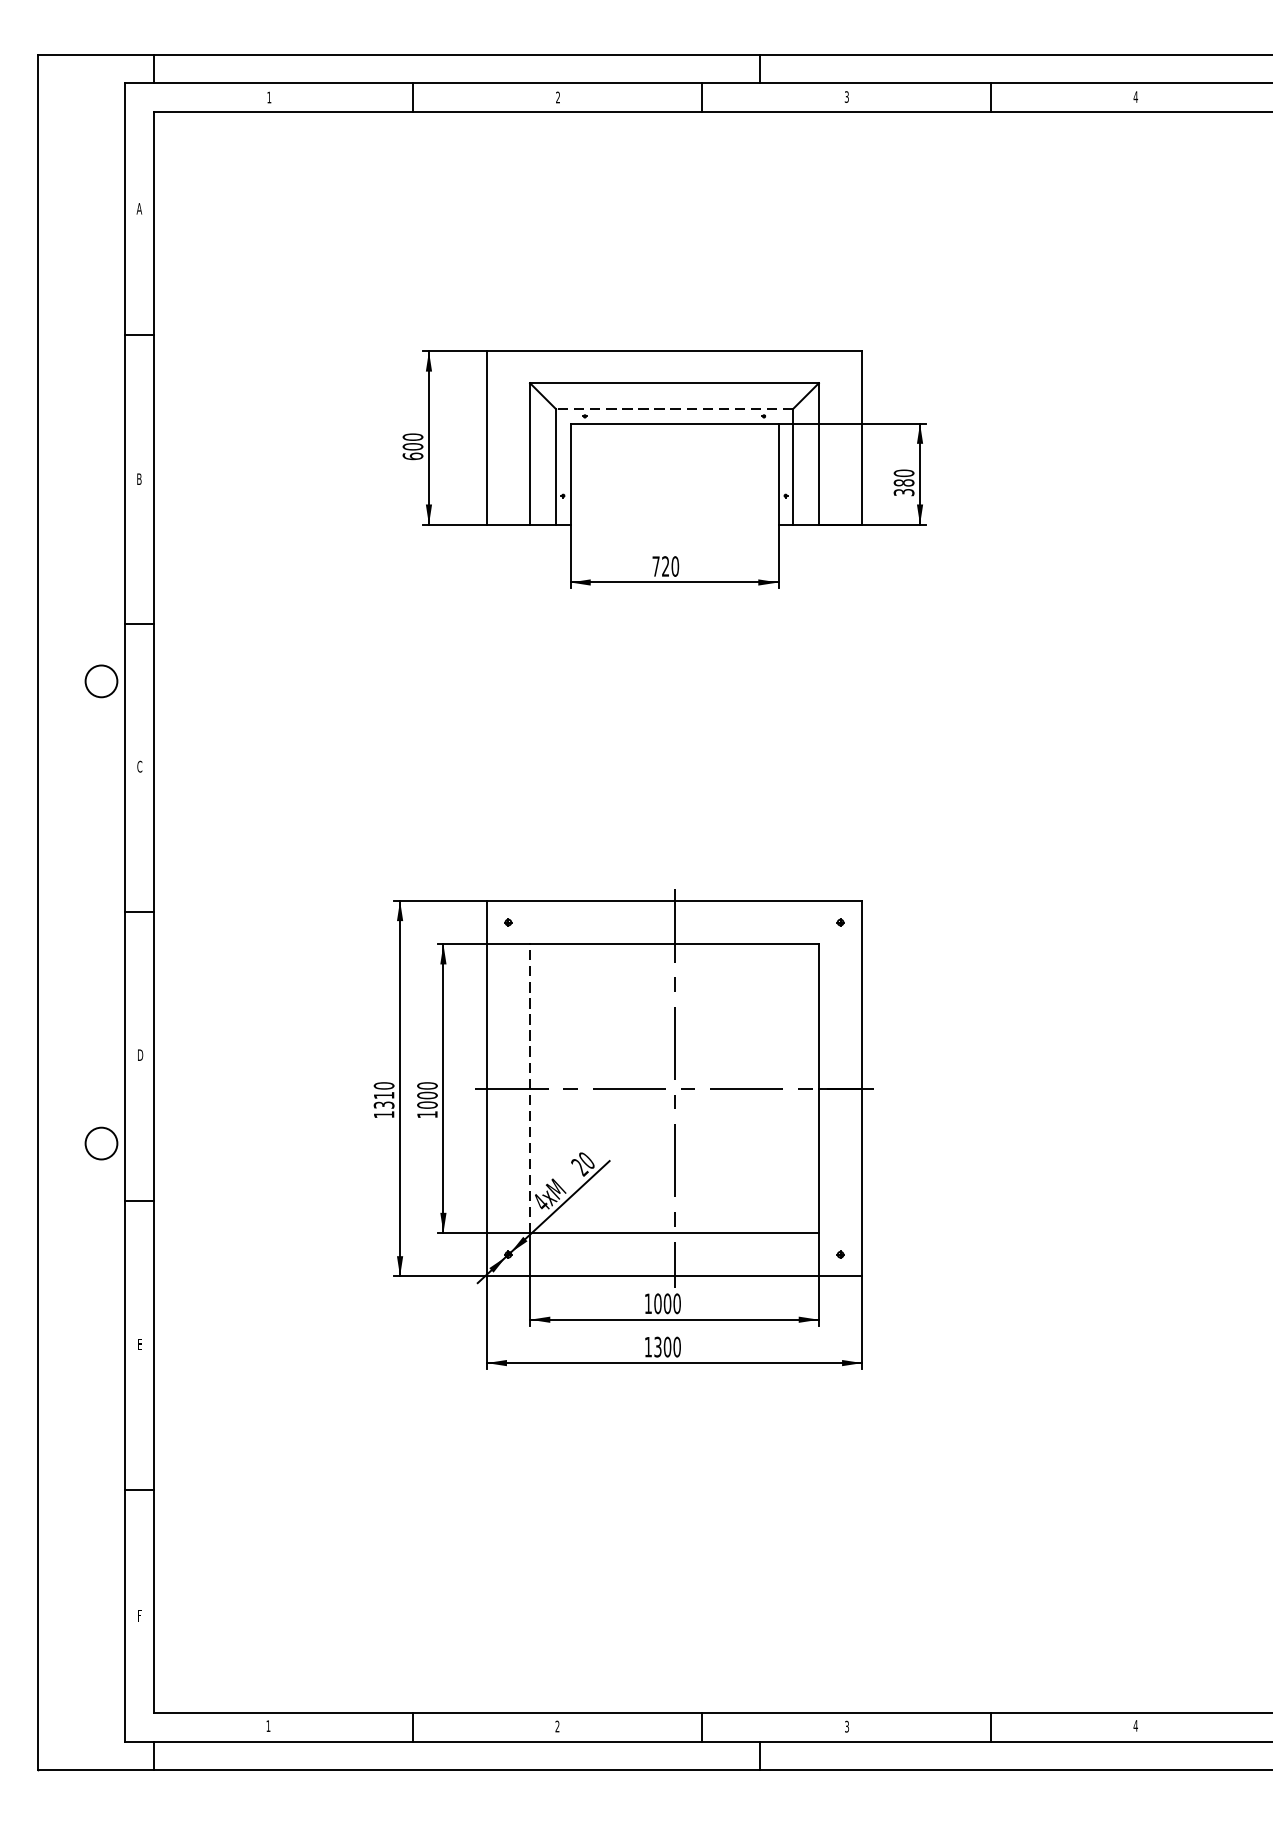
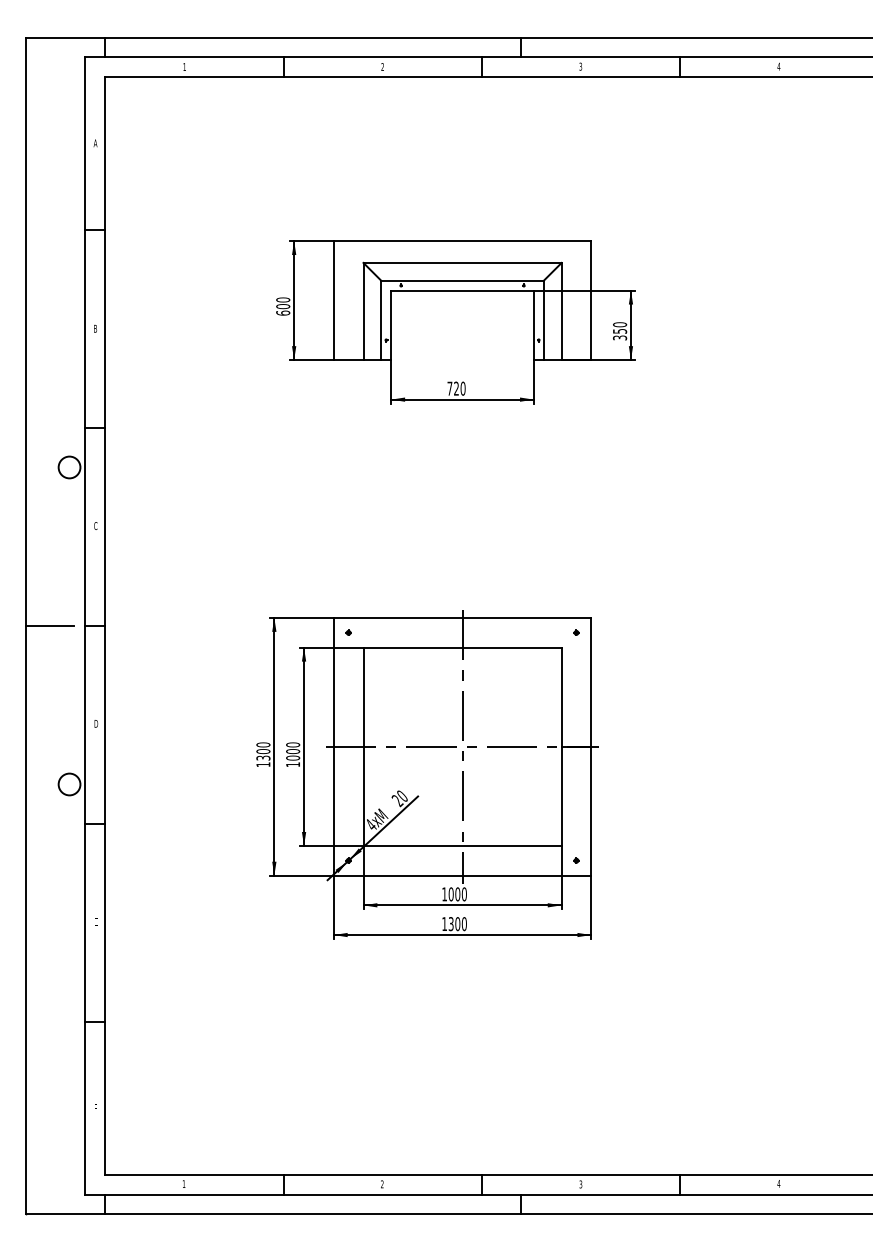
line: (674, 408) -> (462, 280), dashed -> solid
text: (903, 481) -> (619, 330), 380 -> 350
line: (72, 913) -> (49, 626), added
line: (530, 1088) -> (363, 746), dashed -> solid
text: (384, 1095) -> (263, 751), 1310 -> 1300

